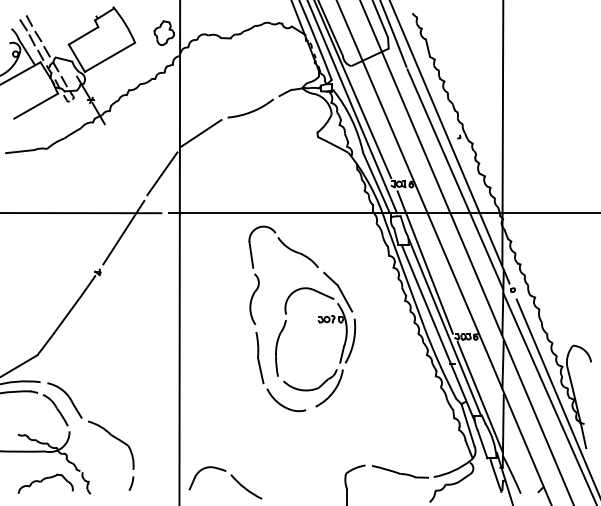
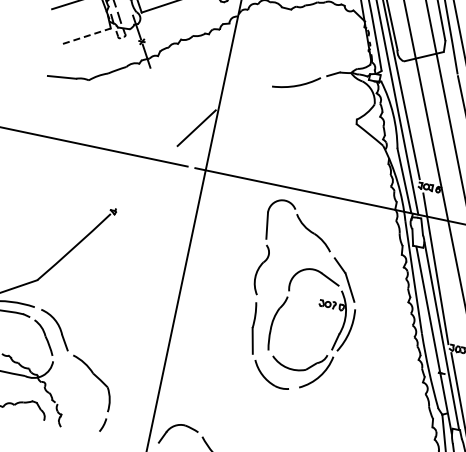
line: (36, 105) -> (87, 35), solid -> dashed
line: (200, 133) -> (242, 96), removed
line: (123, 232) -> (146, 177), removed

